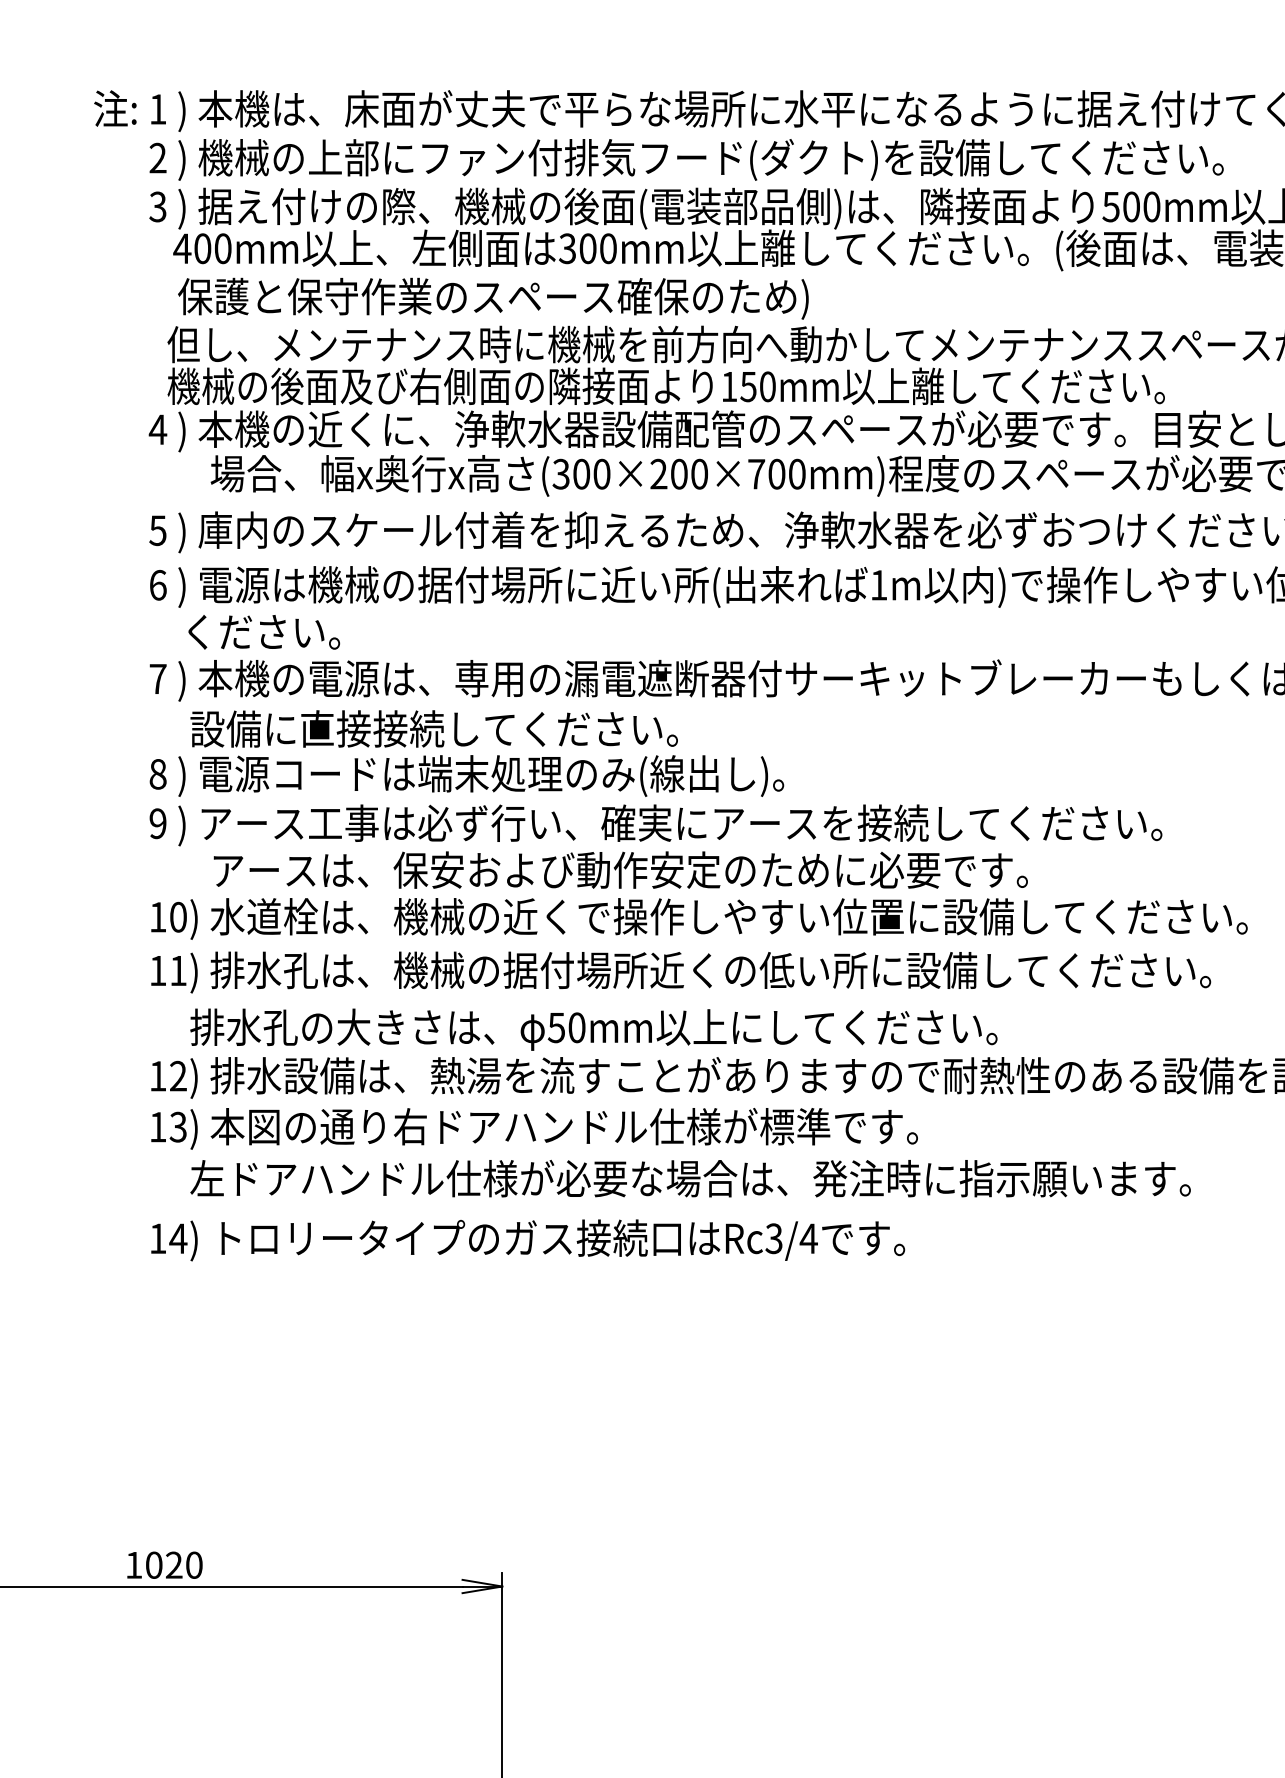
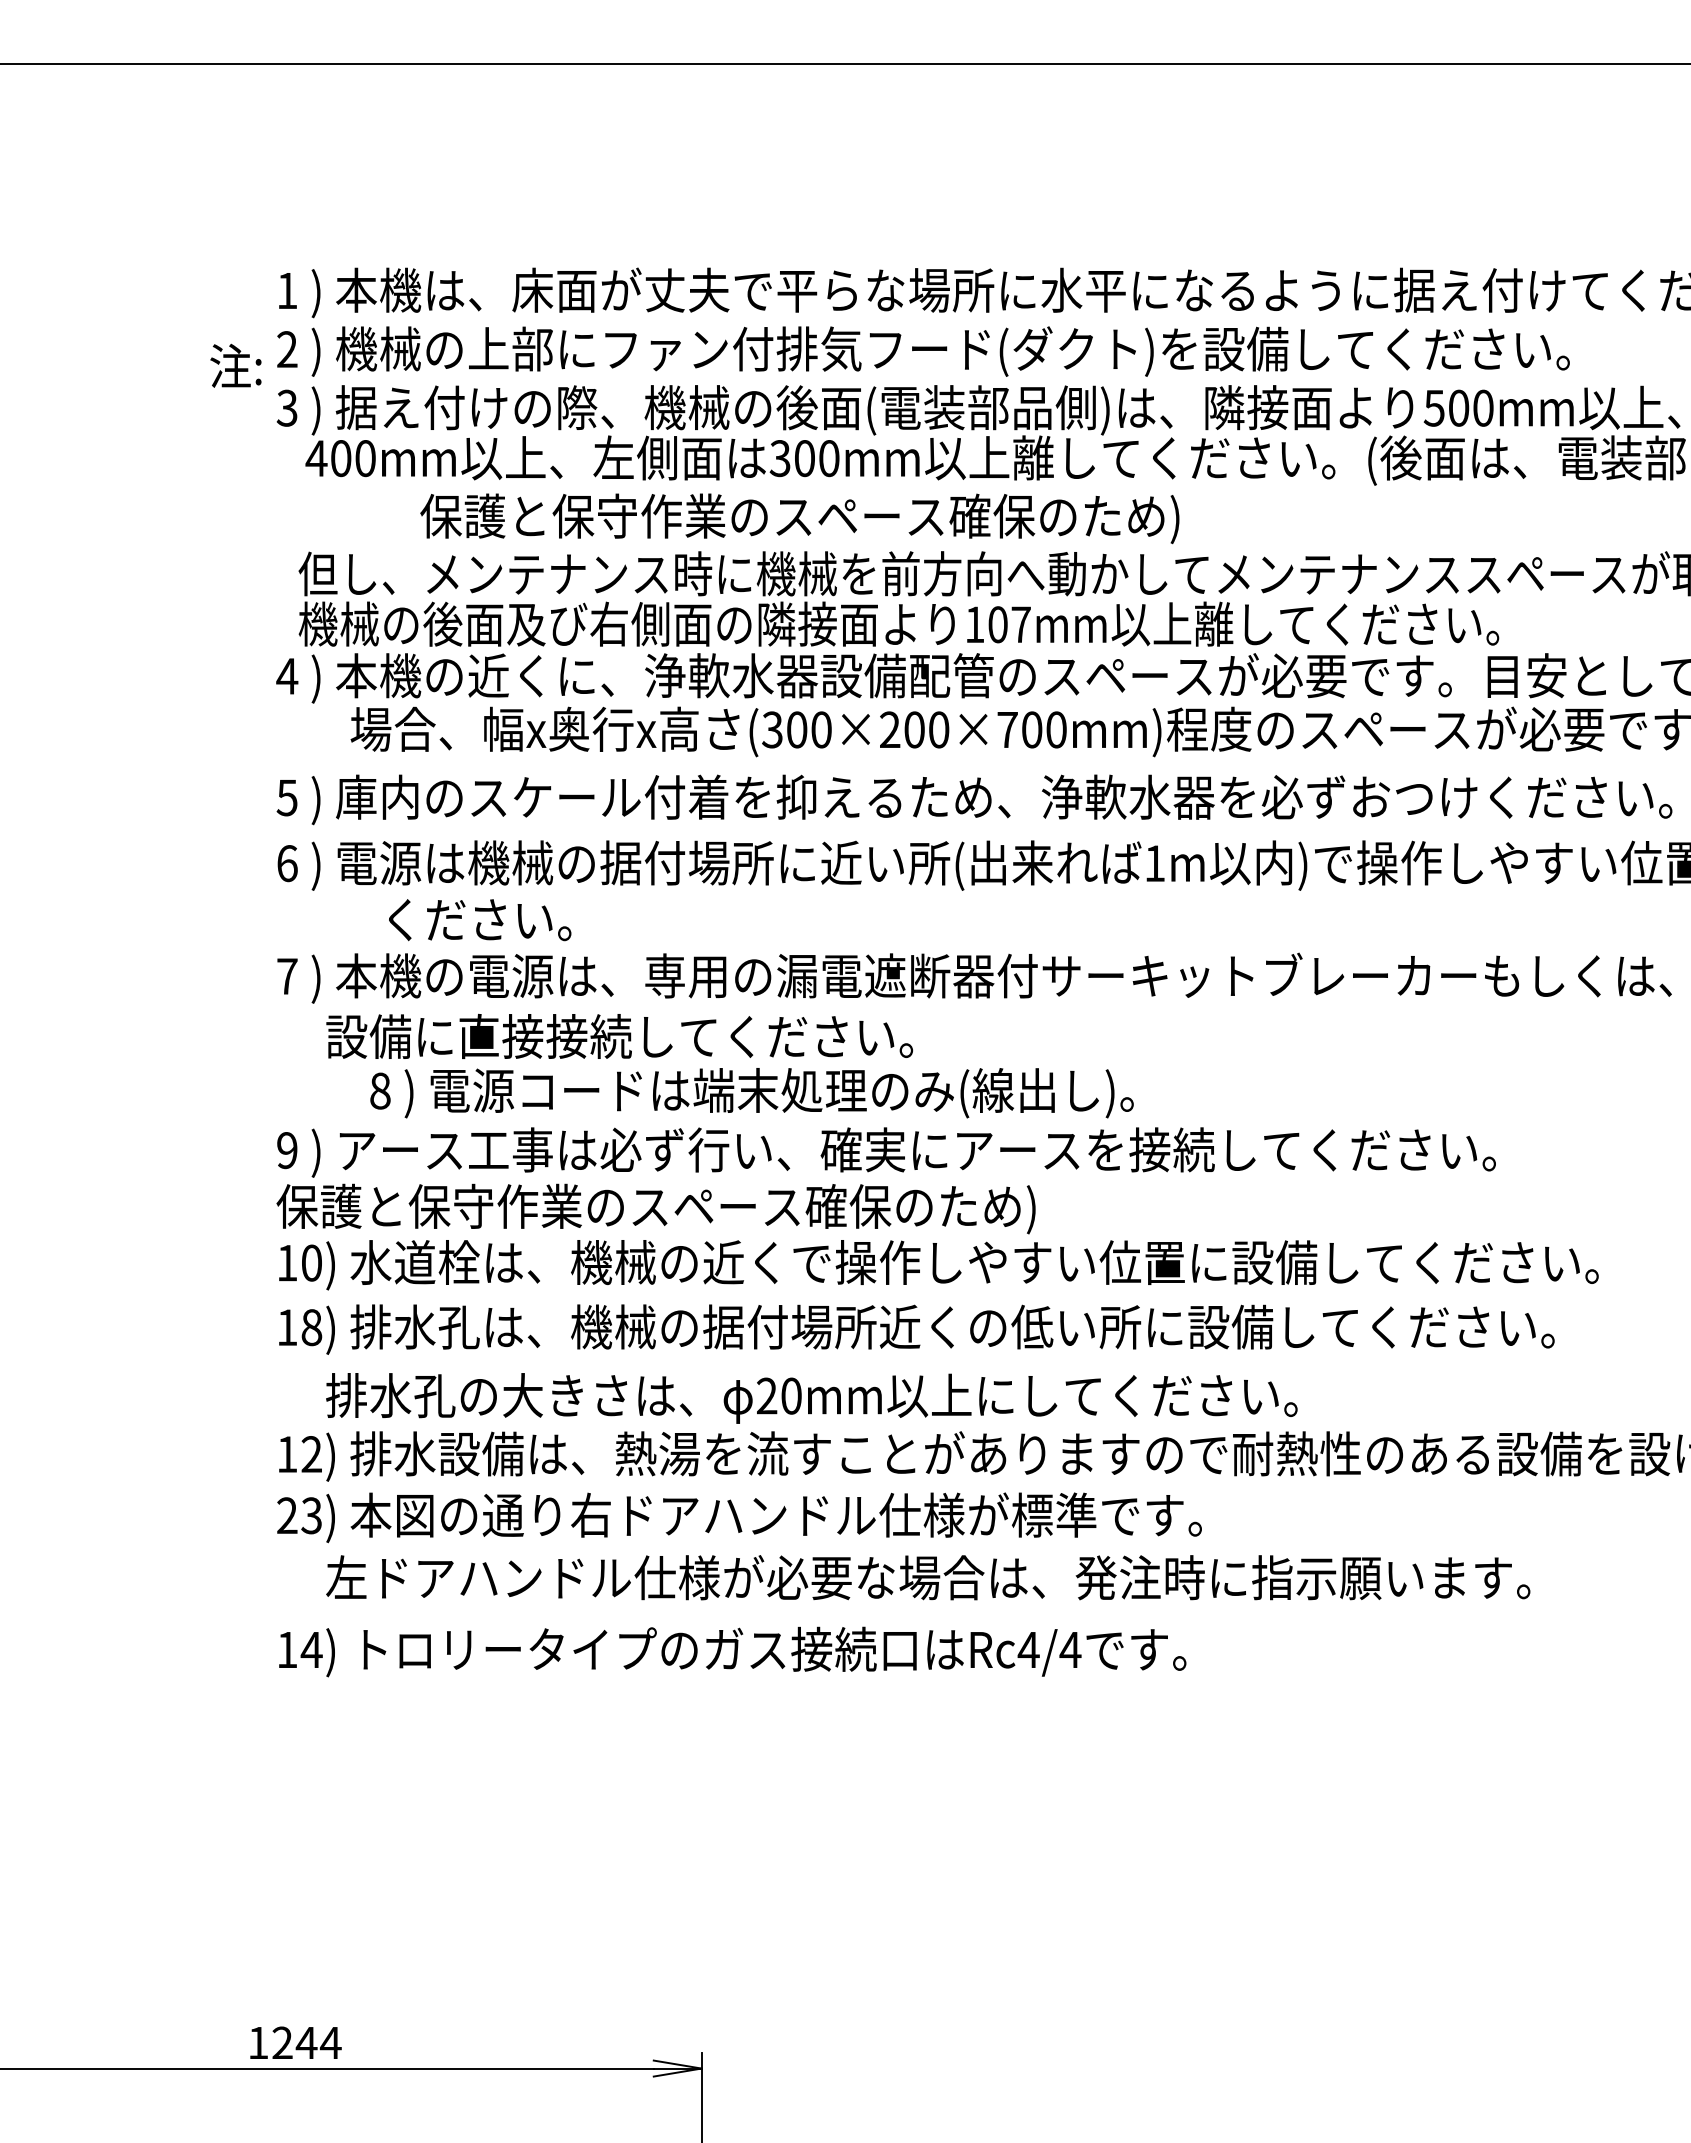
text: (115, 108) -> (235, 365), moved
text: (493, 298) -> (799, 518), moved
text: (758, 386) -> (1009, 624), 150mm -> 107mm
text: (264, 632) -> (480, 920), moved
text: (466, 776) -> (751, 1093), moved
text: (588, 871) -> (805, 1208), アースは、保安および動作安定のために必要です。 -> 保護と保守作業のスペース確保のため)
text: (178, 970) -> (311, 1327), 11) -> 18)
text: (556, 1027) -> (766, 1395), 50mm -> 20mm
text: (158, 1126) -> (287, 1515), 13) -> 23)
text: (773, 1238) -> (1028, 1649), Rc3/4 -> Rc4/4
text: (174, 1564) -> (306, 2042), 1020 -> 1244

